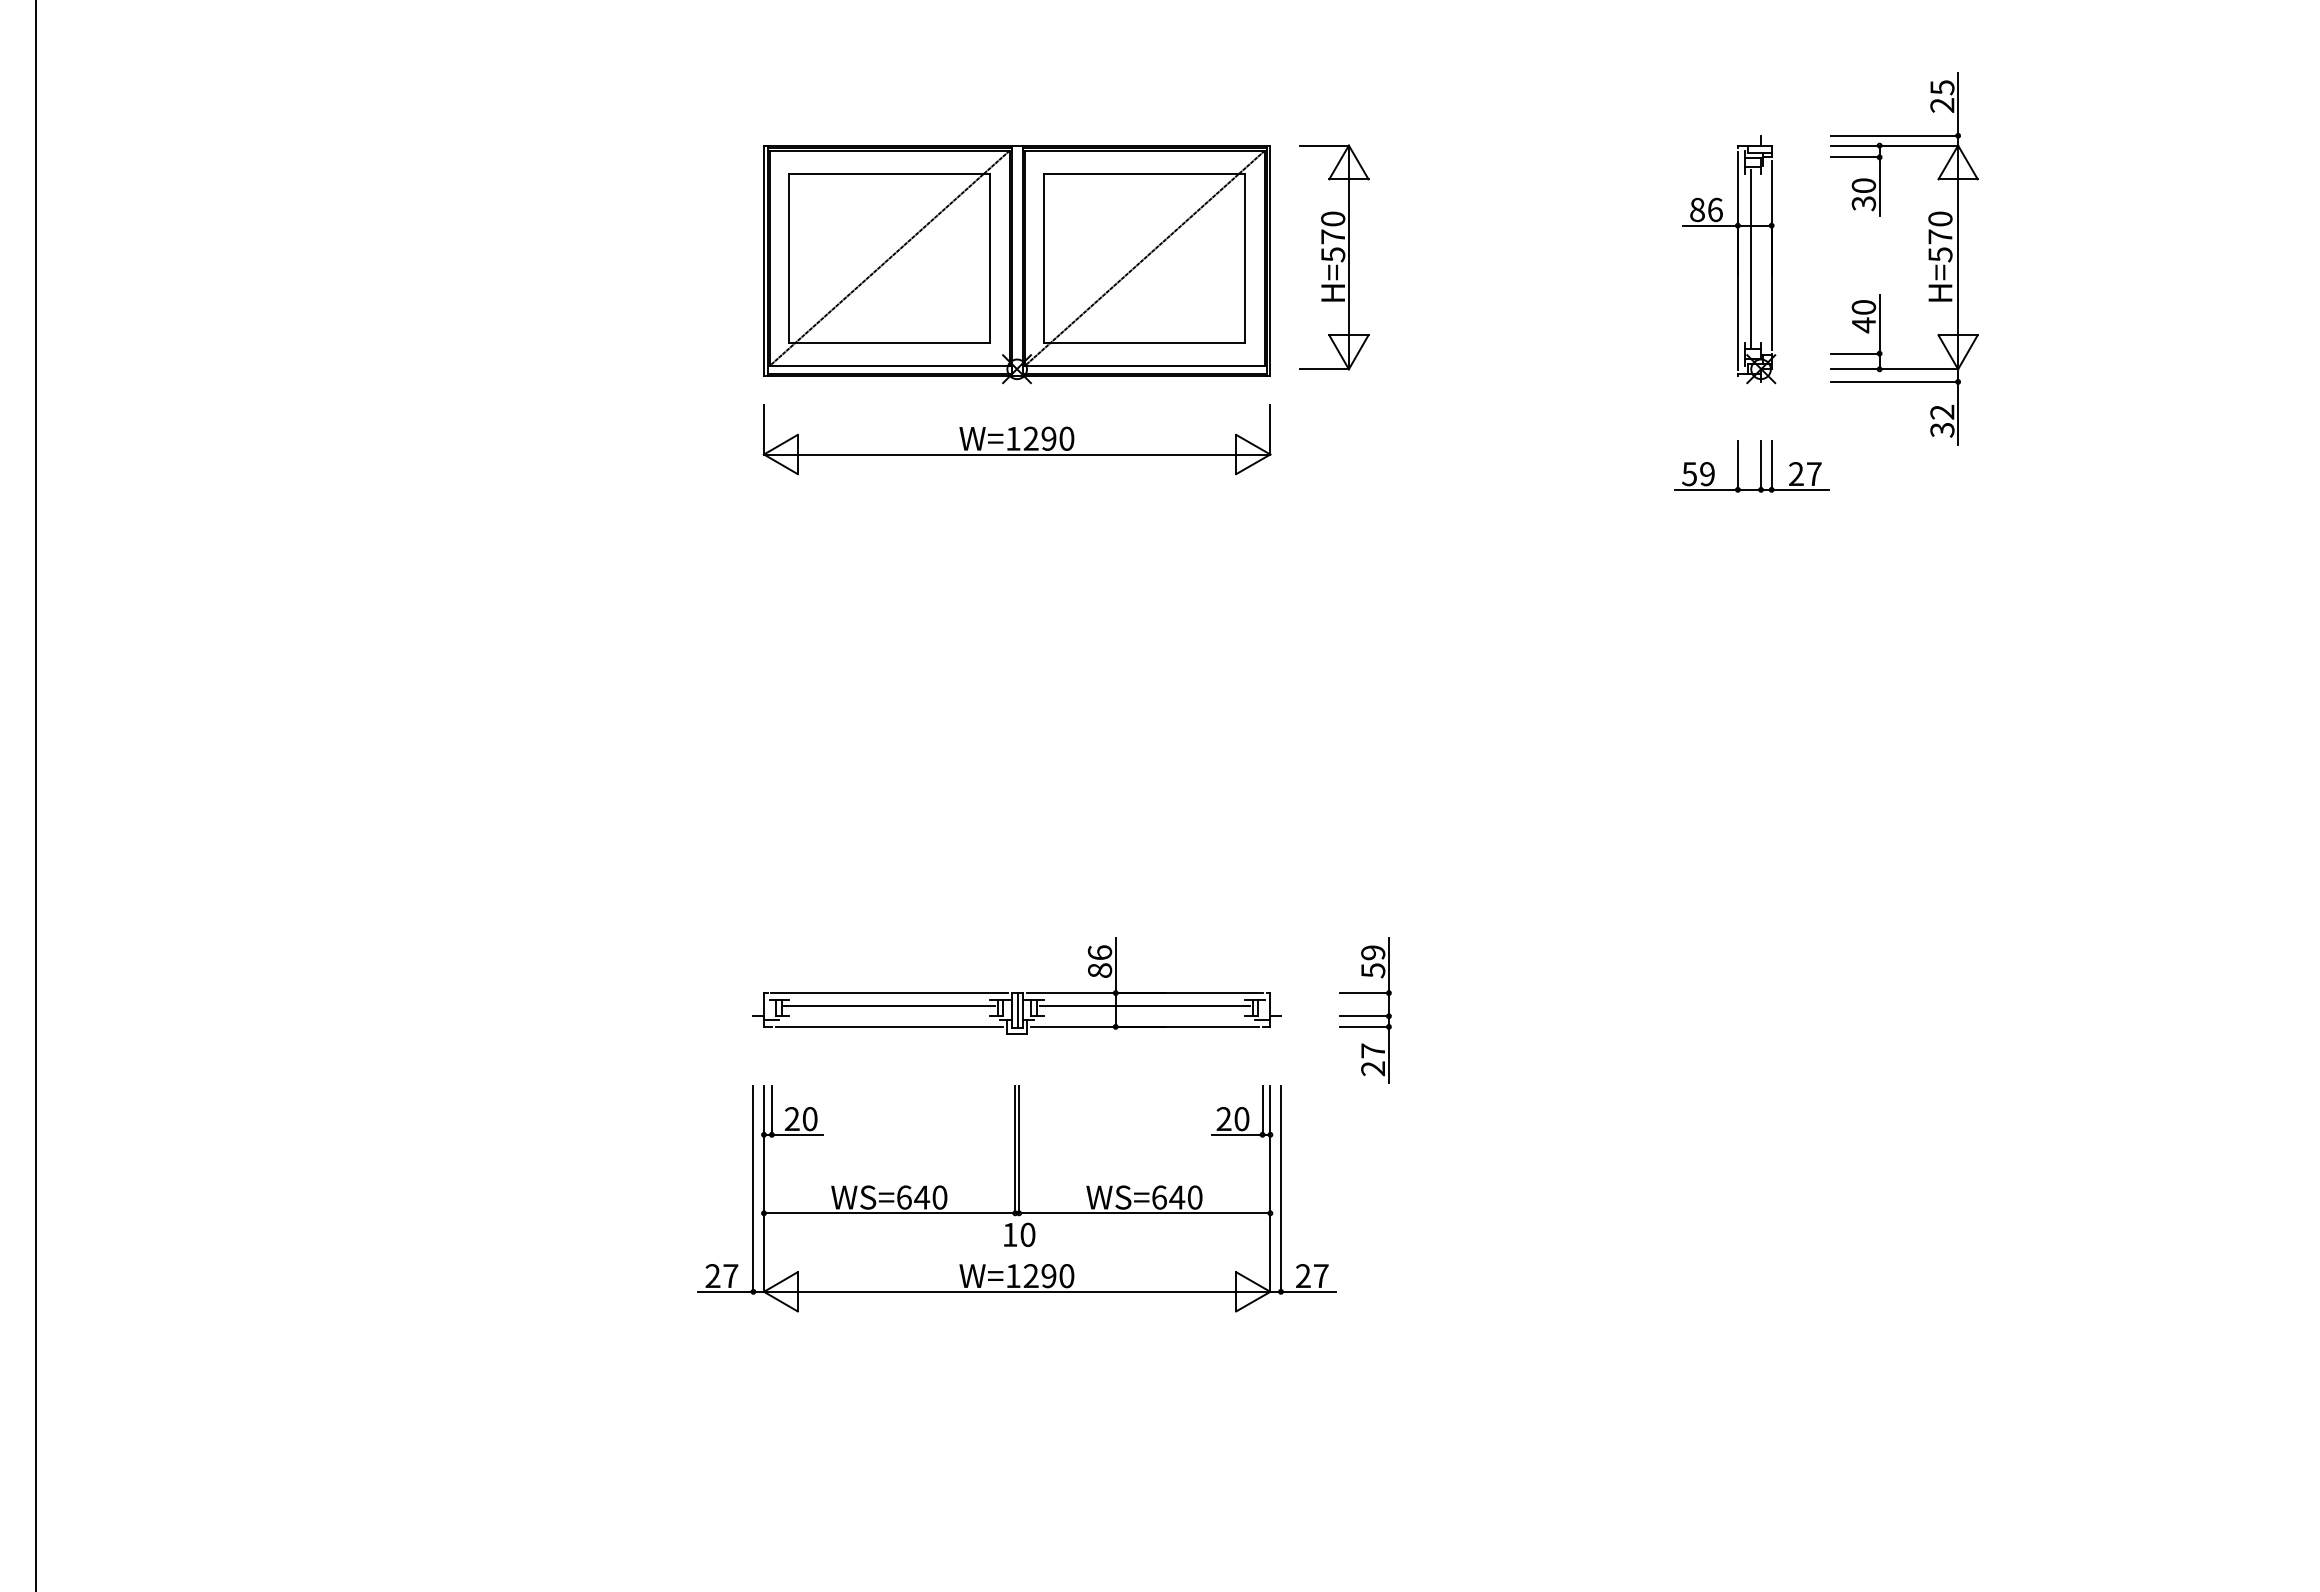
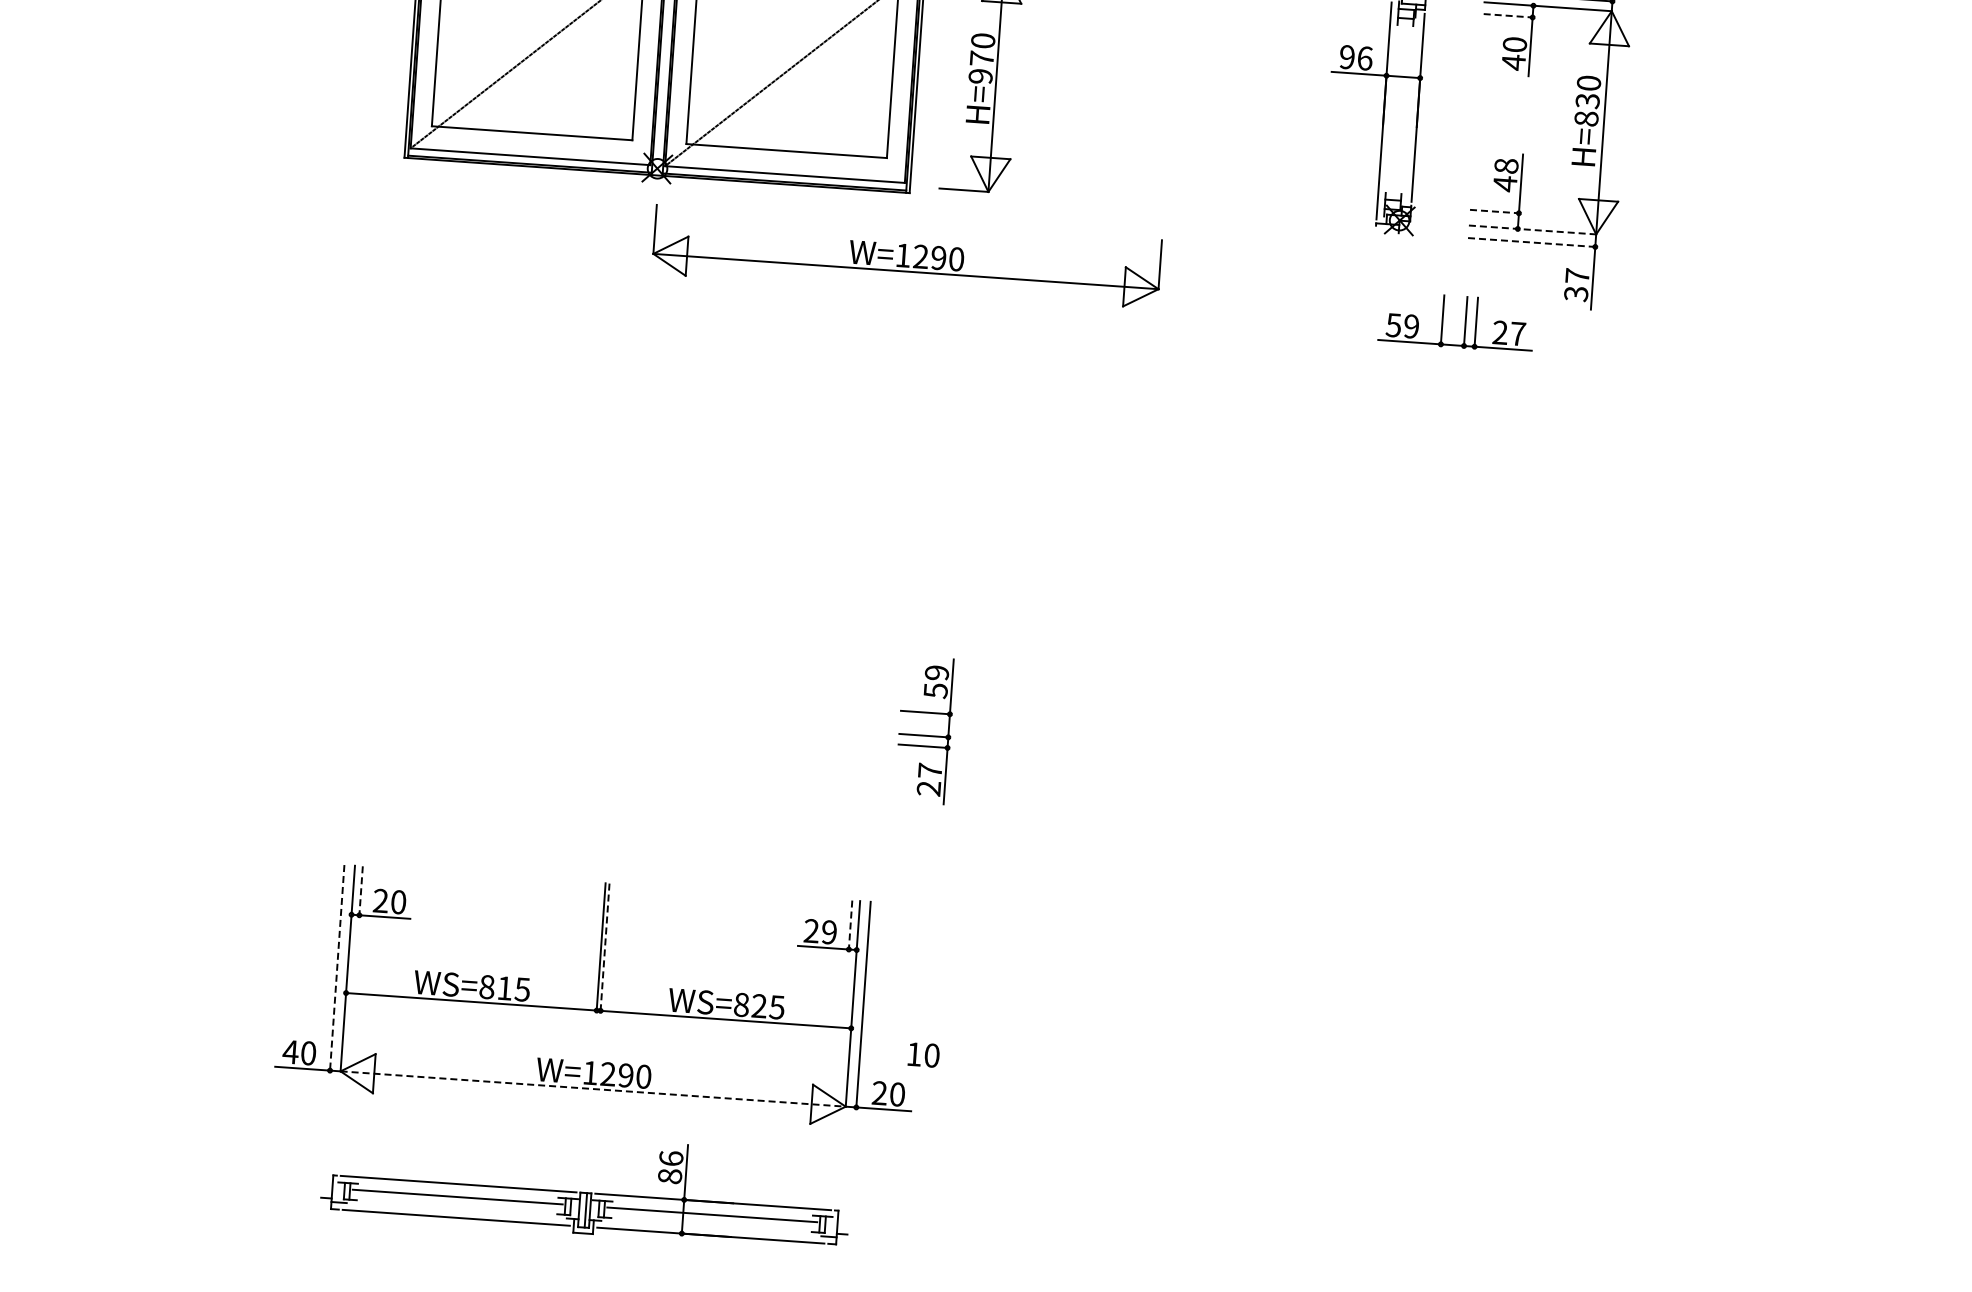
line: (1855, 157) -> (1508, 15), solid -> dashed
text: (1863, 203) -> (1513, 62), 30 -> 40
text: (1697, 209) -> (1347, 56), 86 -> 96
text: (1940, 245) -> (1587, 109), H=570 -> H=830
text: (1333, 254) -> (981, 76), H=570 -> H=970
line: (1750, 258) -> (1396, 109), removed
text: (1863, 307) -> (1506, 166), 40 -> 48
line: (1855, 353) -> (1494, 211), solid -> dashed
line: (1894, 369) -> (1532, 230), solid -> dashed
line: (1894, 381) -> (1531, 242), solid -> dashed
text: (1942, 411) -> (1577, 275), 32 -> 37
part: (1016, 439) -> (906, 256), moved
part: (1760, 466) -> (1465, 322), moved
part: (1016, 992) -> (585, 1192), moved
part: (1365, 1010) -> (925, 729), moved
line: (771, 1110) -> (360, 891), solid -> dashed
line: (1262, 1110) -> (850, 925), solid -> dashed
text: (1241, 1119) -> (828, 932), 20 -> 29
line: (1019, 1149) -> (605, 947), solid -> dashed
line: (753, 1189) -> (337, 968), solid -> dashed
text: (922, 1197) -> (505, 988), WS=640 -> WS=815
text: (1177, 1197) -> (759, 1006), WS=640 -> WS=825
text: (1019, 1234) -> (923, 1054), moved
text: (721, 1276) -> (299, 1053), 27 -> 40
text: (1321, 1276) -> (897, 1094), 27 -> 20
line: (1017, 1291) -> (593, 1088), solid -> dashed

